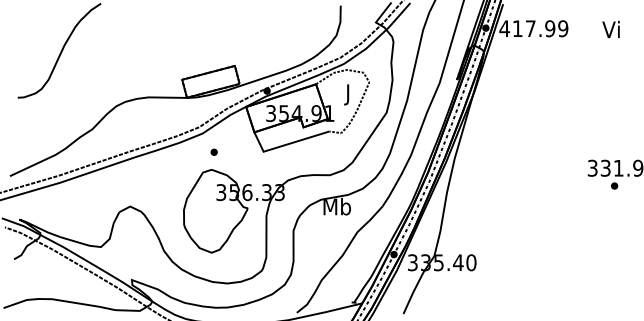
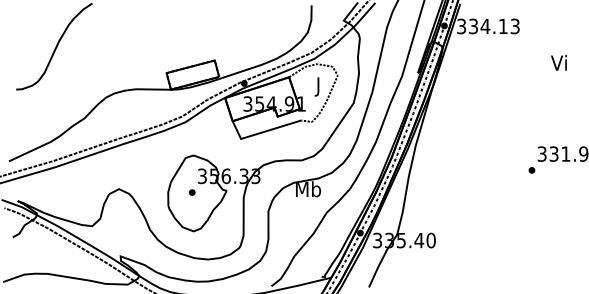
text: (533, 28) -> (487, 26), 417.99 -> 334.13
text: (610, 29) -> (558, 62), moved
part: (213, 151) -> (191, 191), moved
part: (614, 185) -> (531, 169), moved

